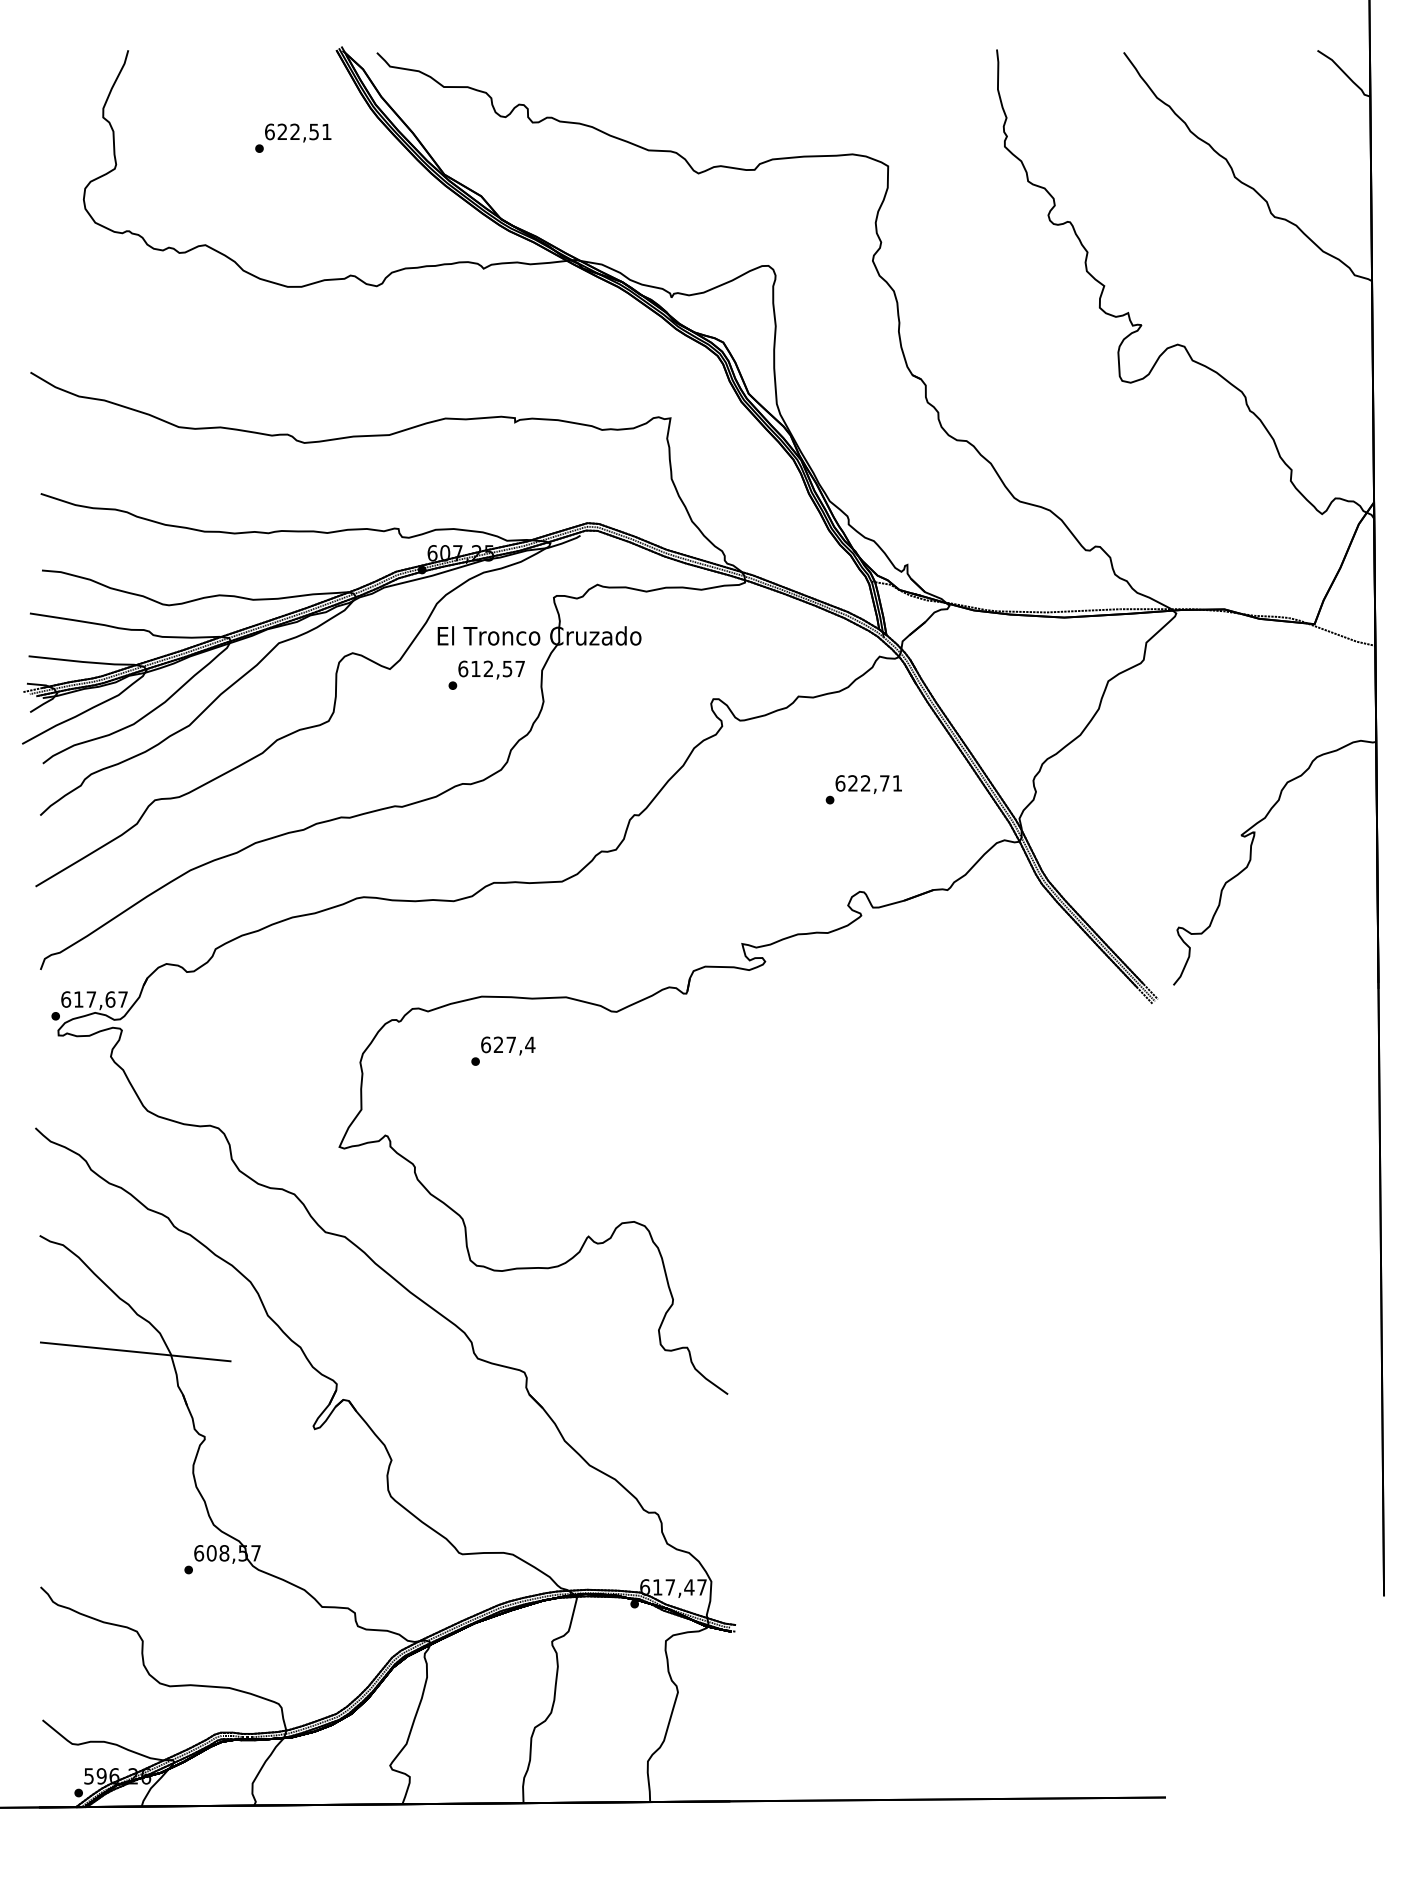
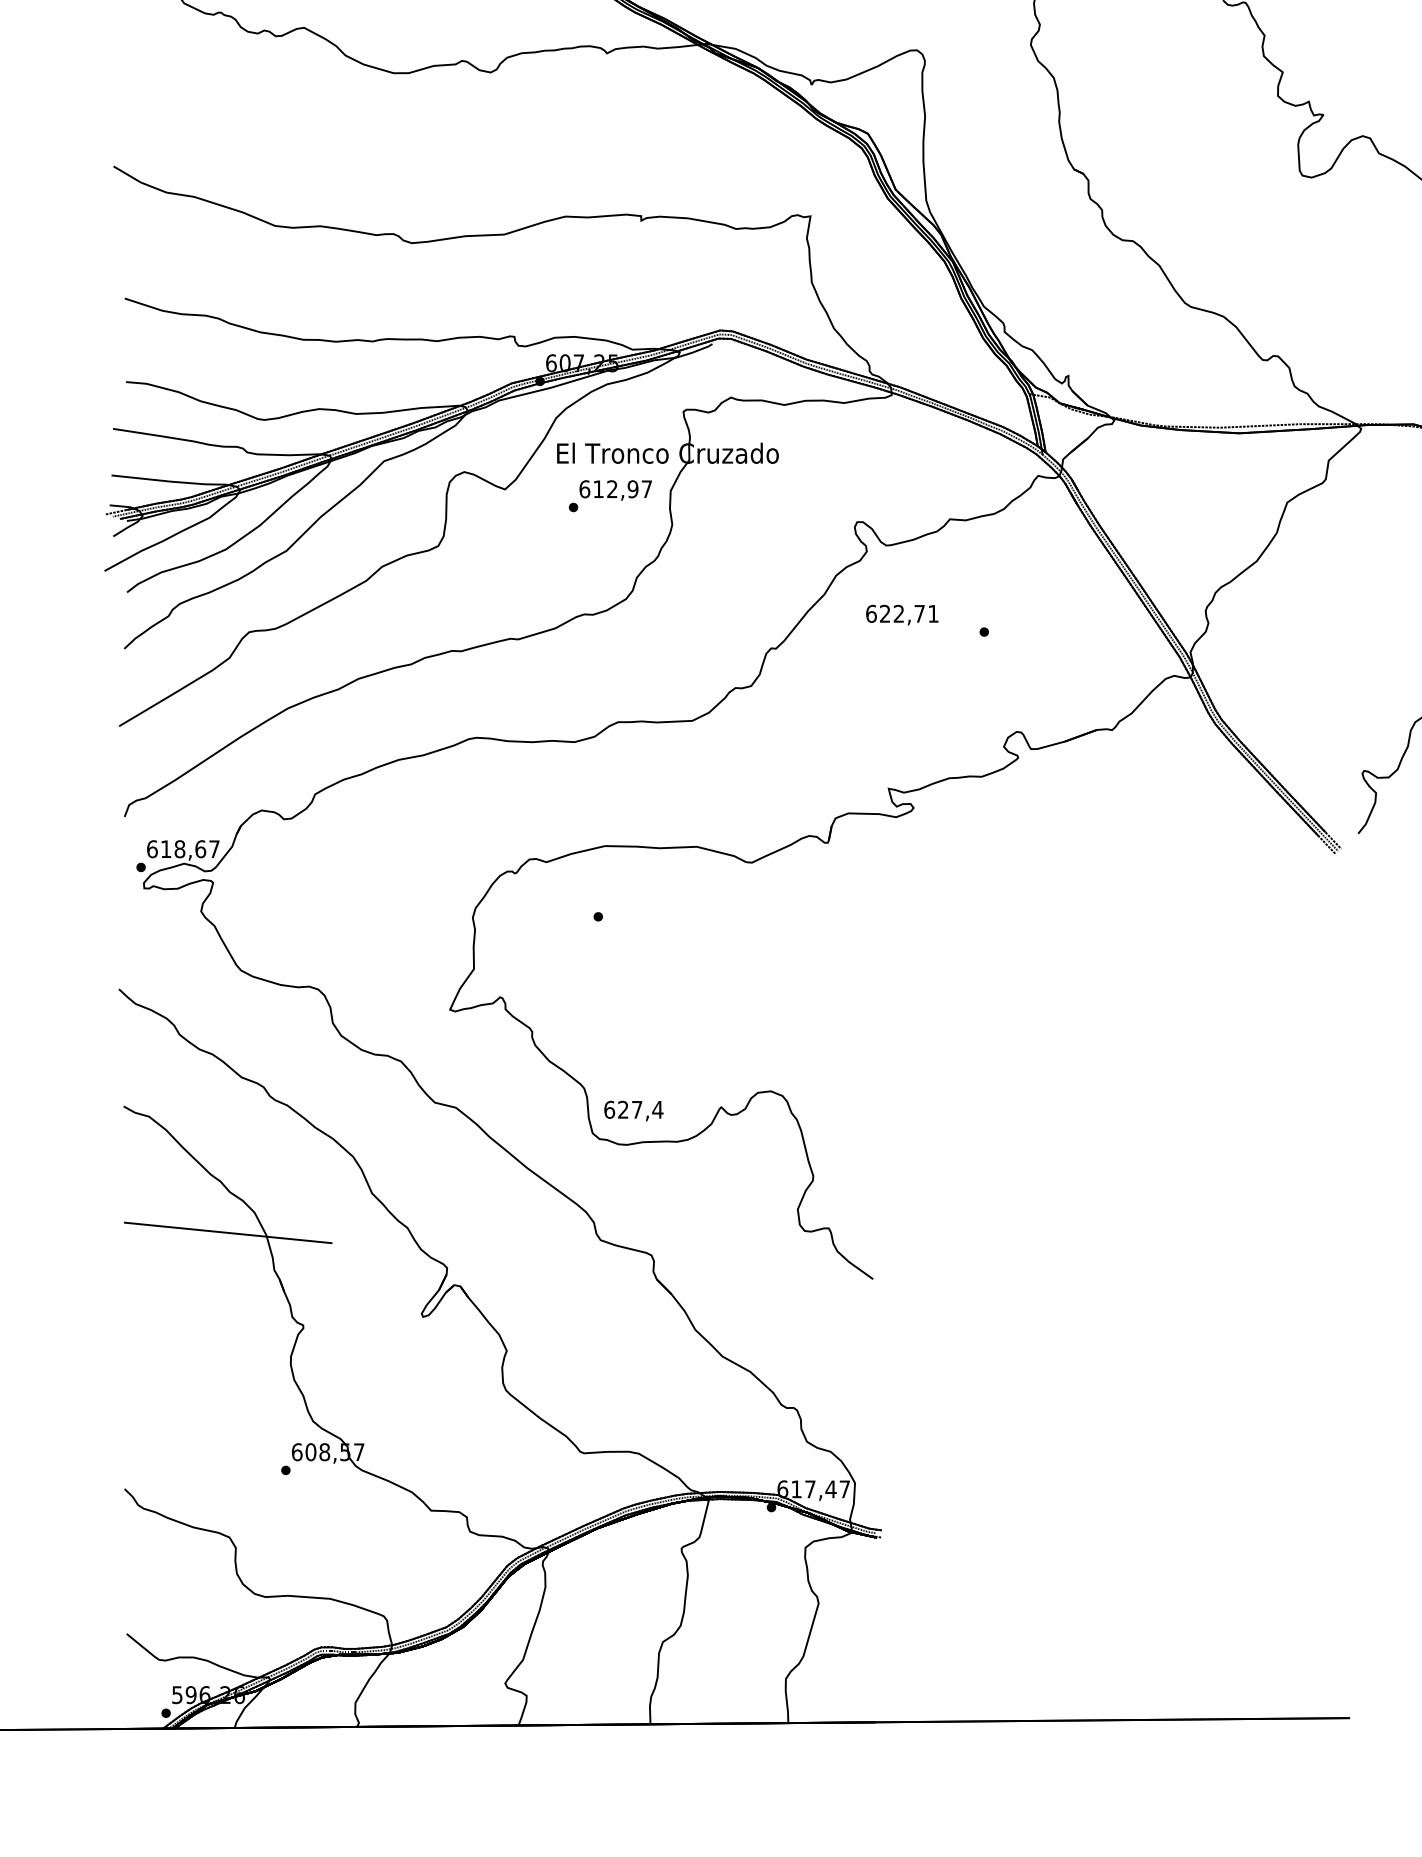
text: (507, 668) -> (633, 488), 612,57 -> 612,97
text: (868, 784) -> (901, 615), moved
text: (91, 999) -> (180, 849), 617,67 -> 618,67
text: (508, 1045) -> (634, 1110), moved

